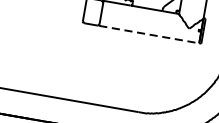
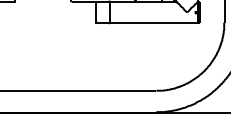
line: (149, 34) -> (154, 23), dashed -> solid

